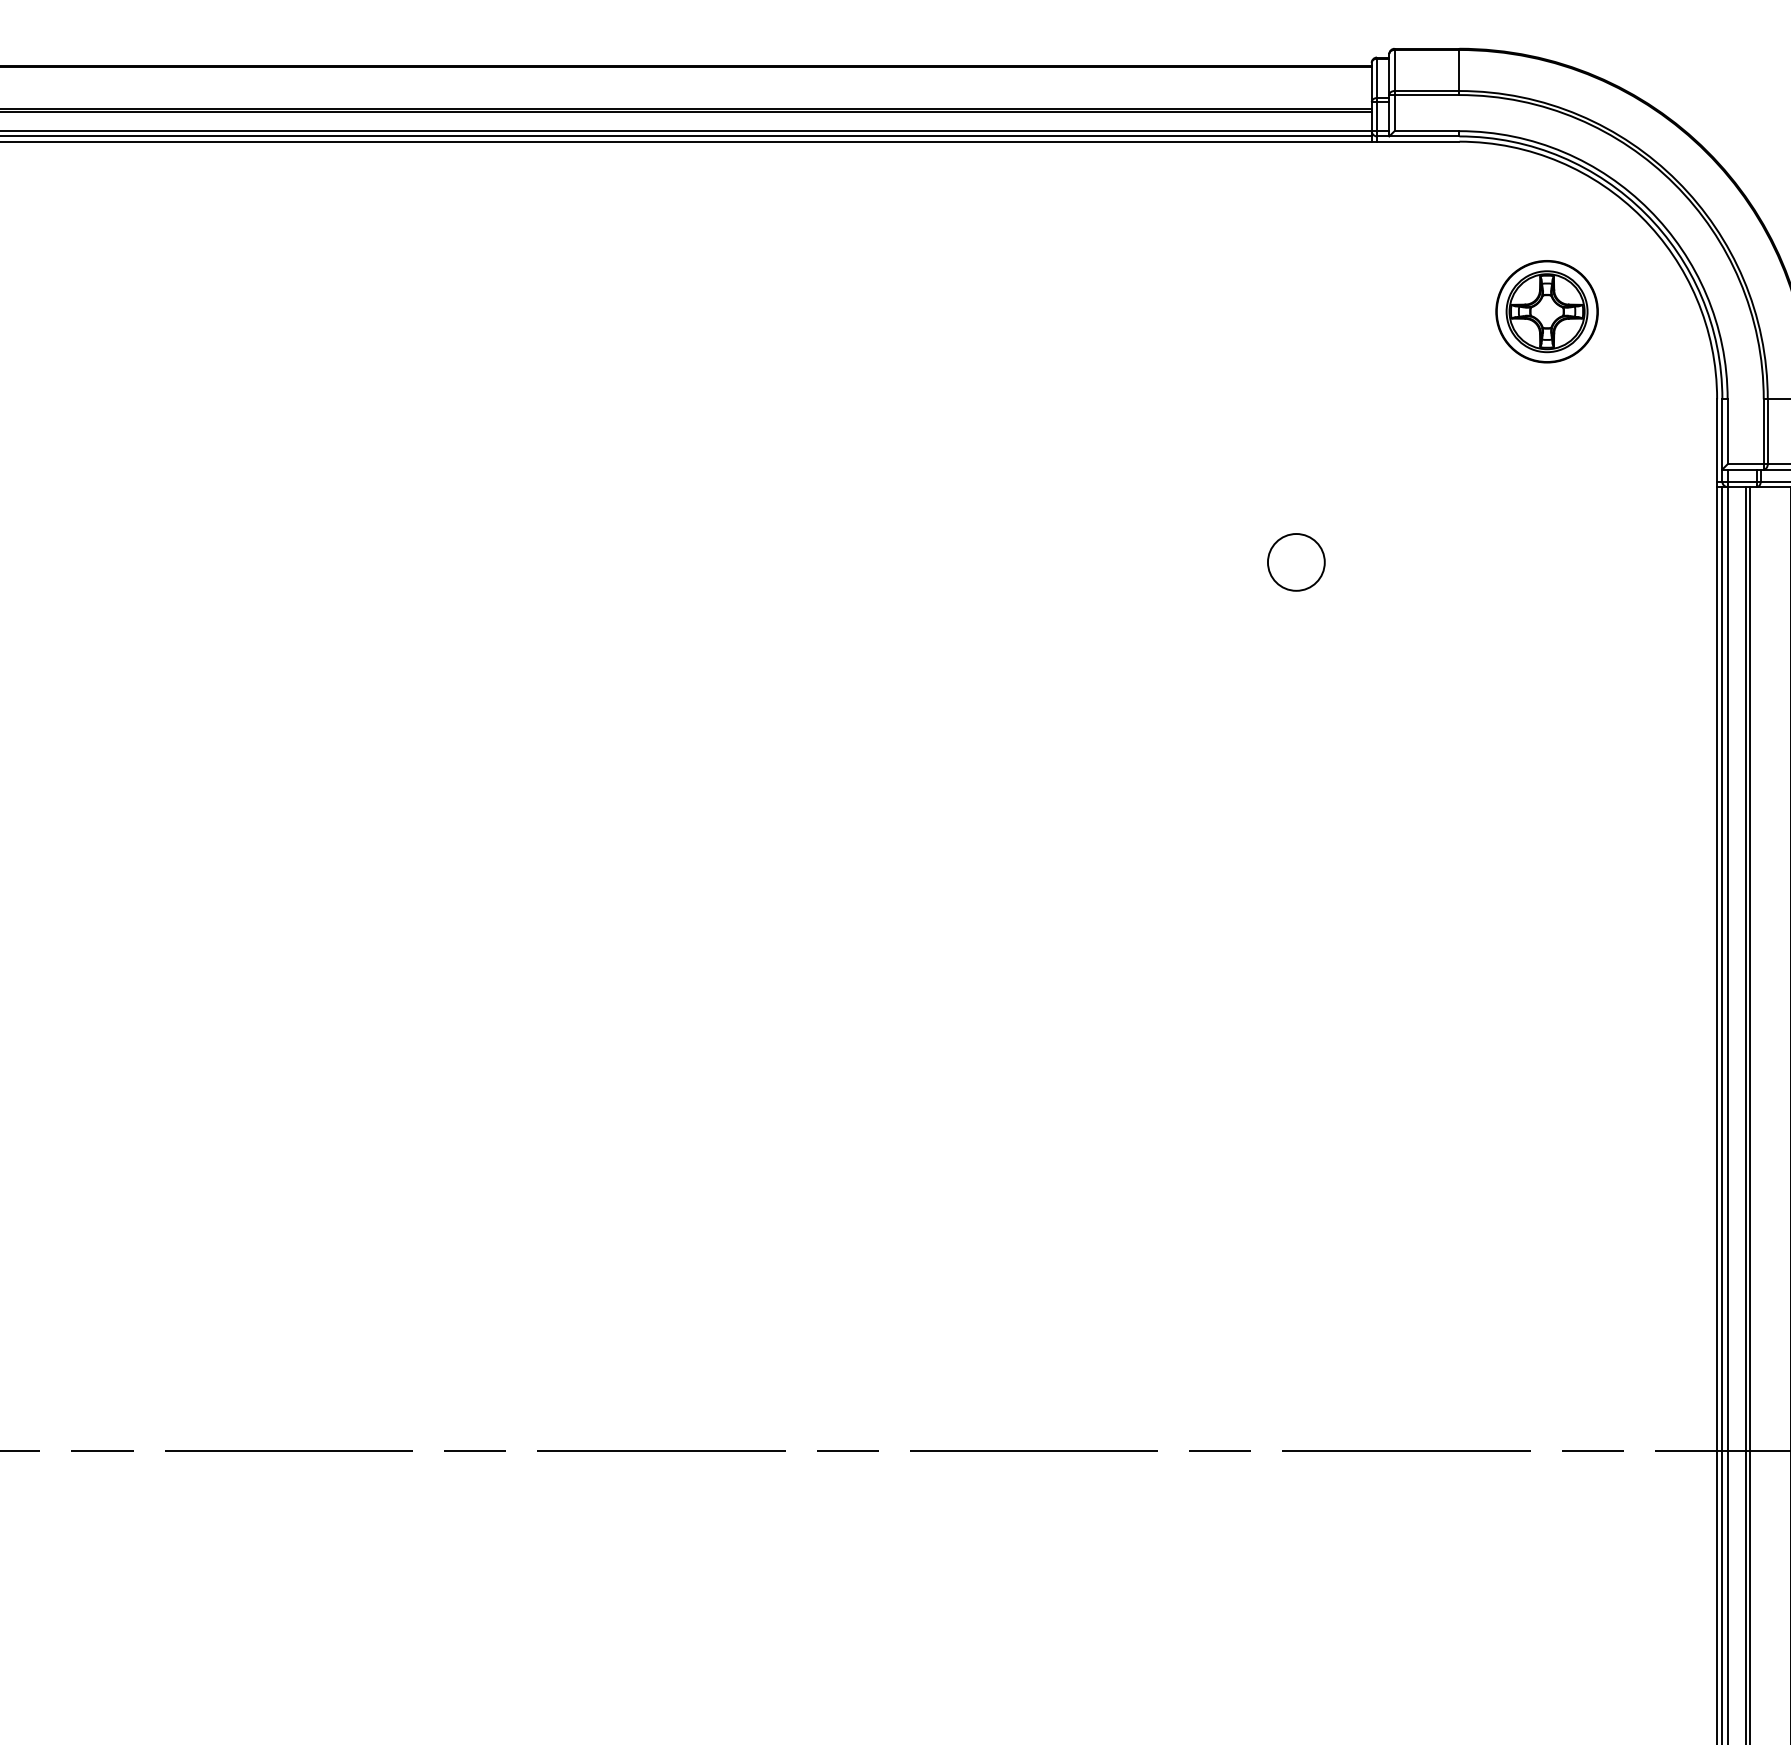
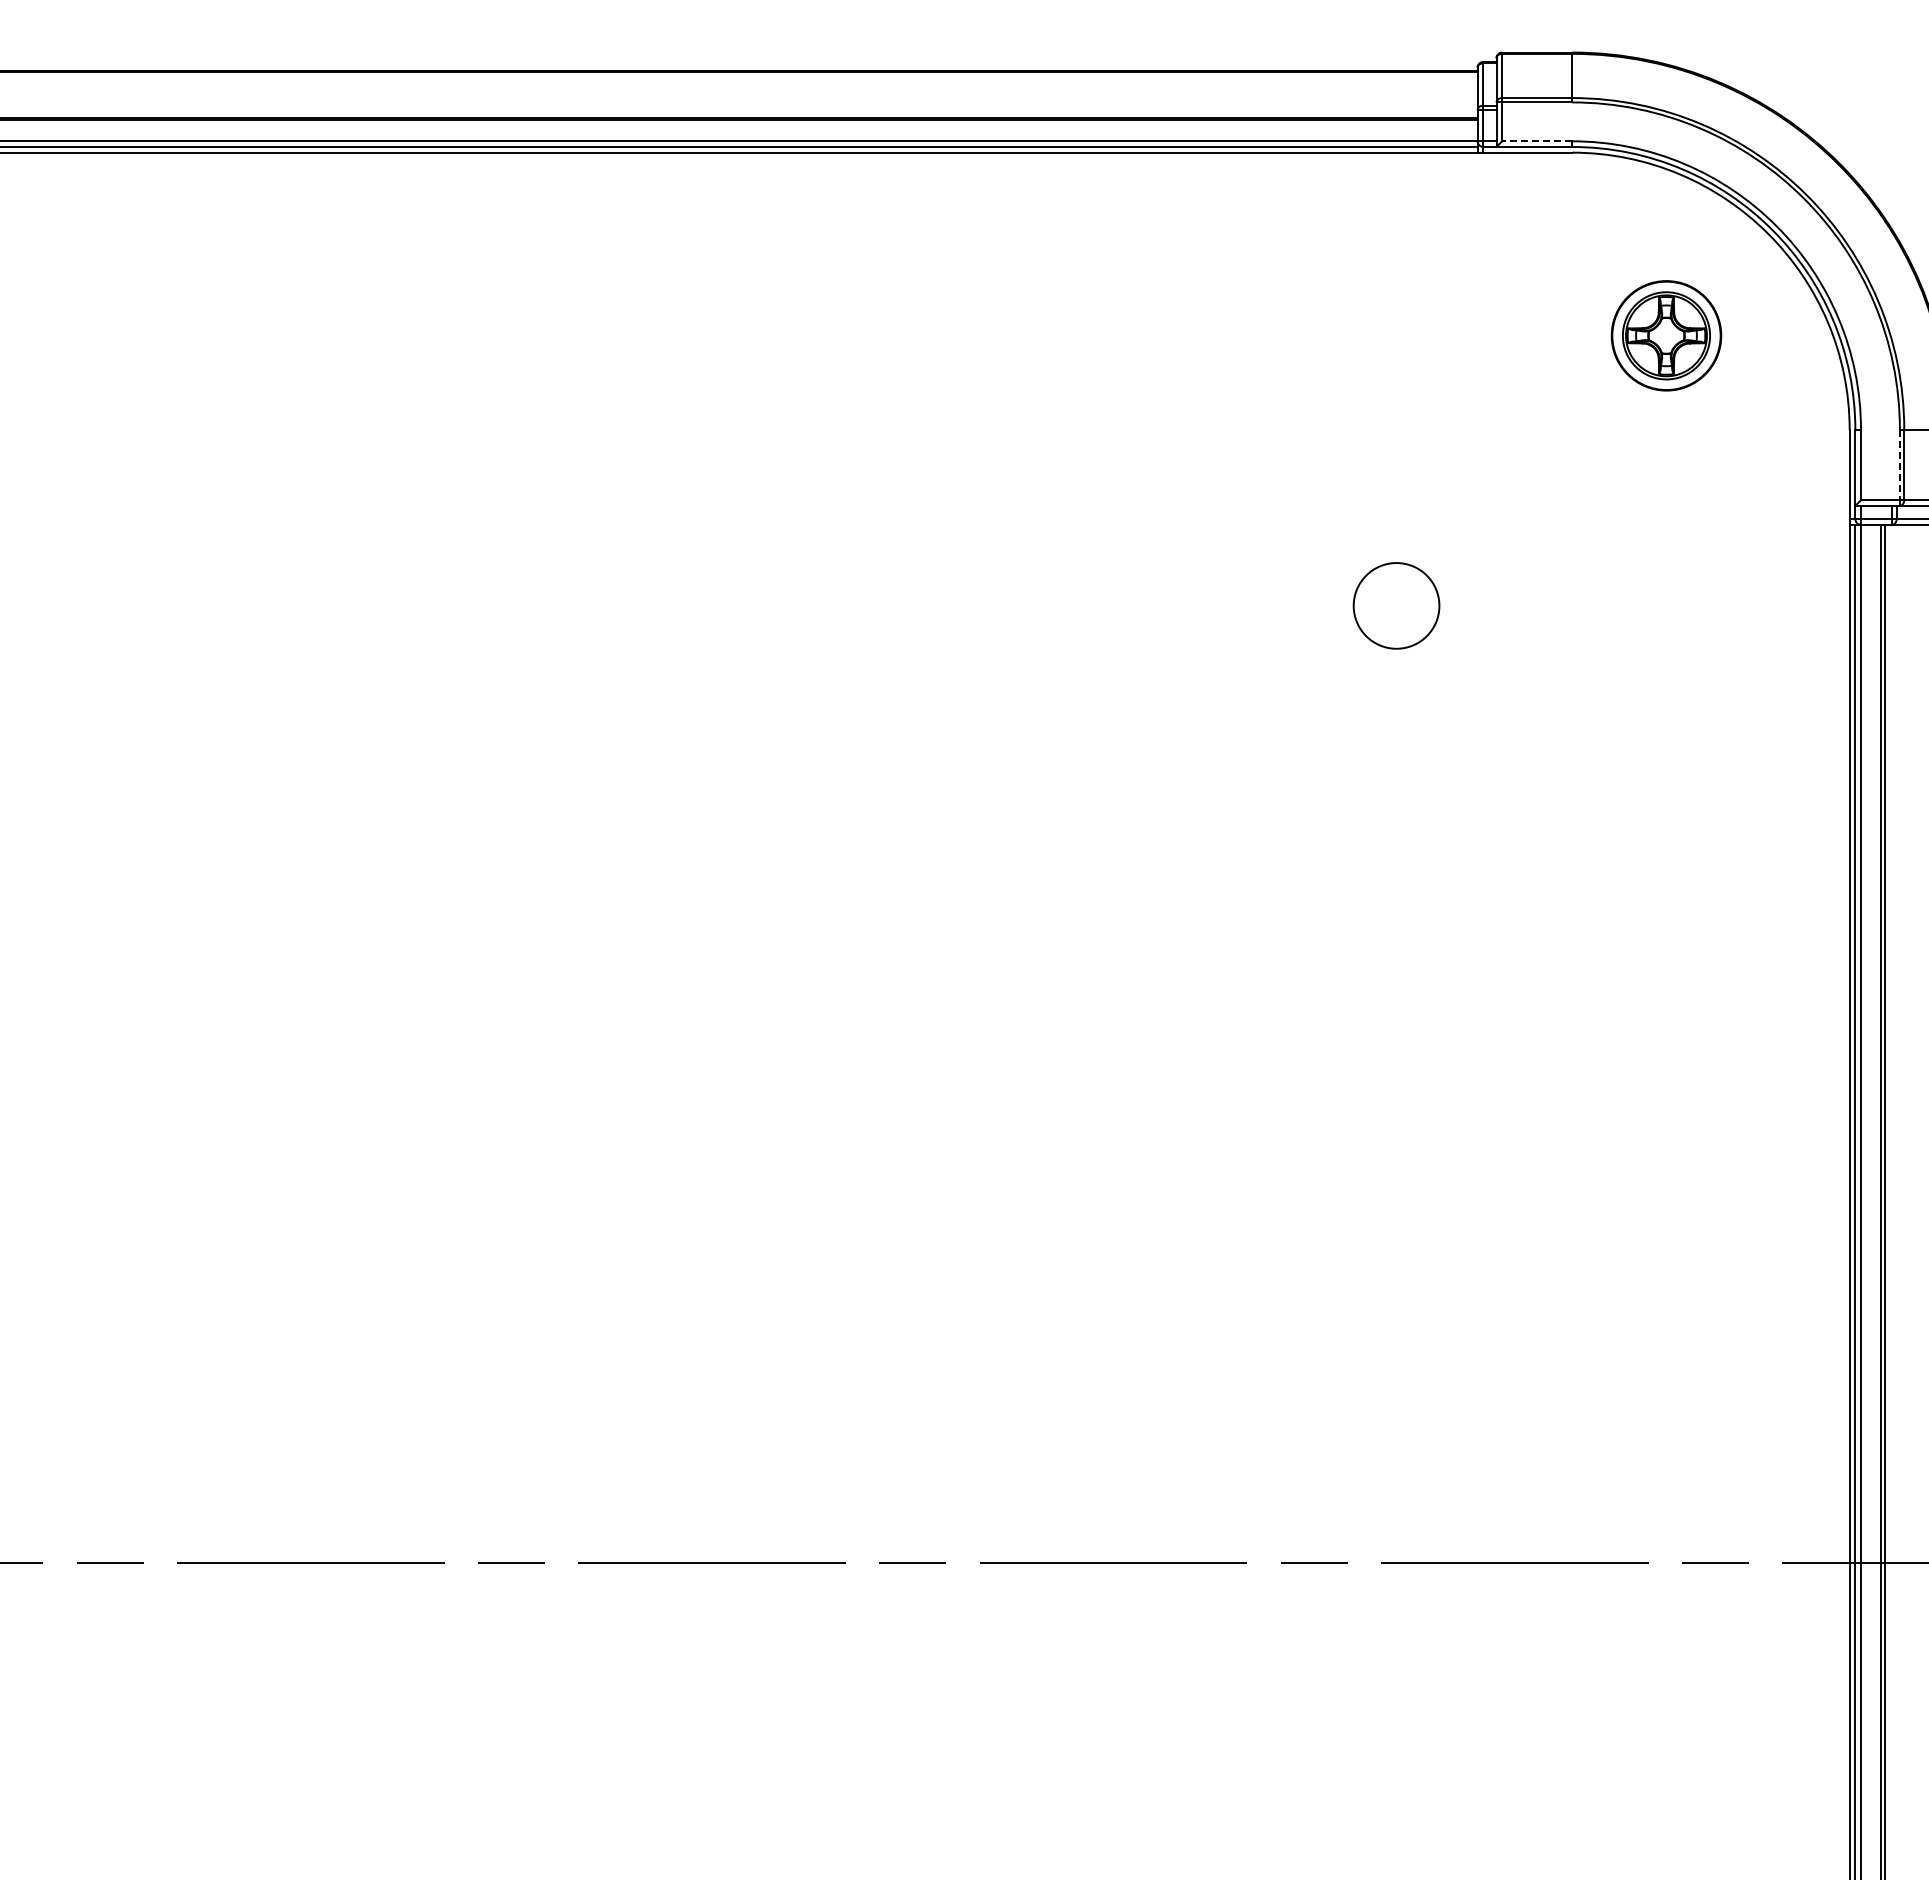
line: (1427, 131) -> (1537, 141), solid -> dashed
line: (1763, 432) -> (1899, 465), solid -> dashed
circle: (1295, 562) -> (1395, 605), size x1.4

